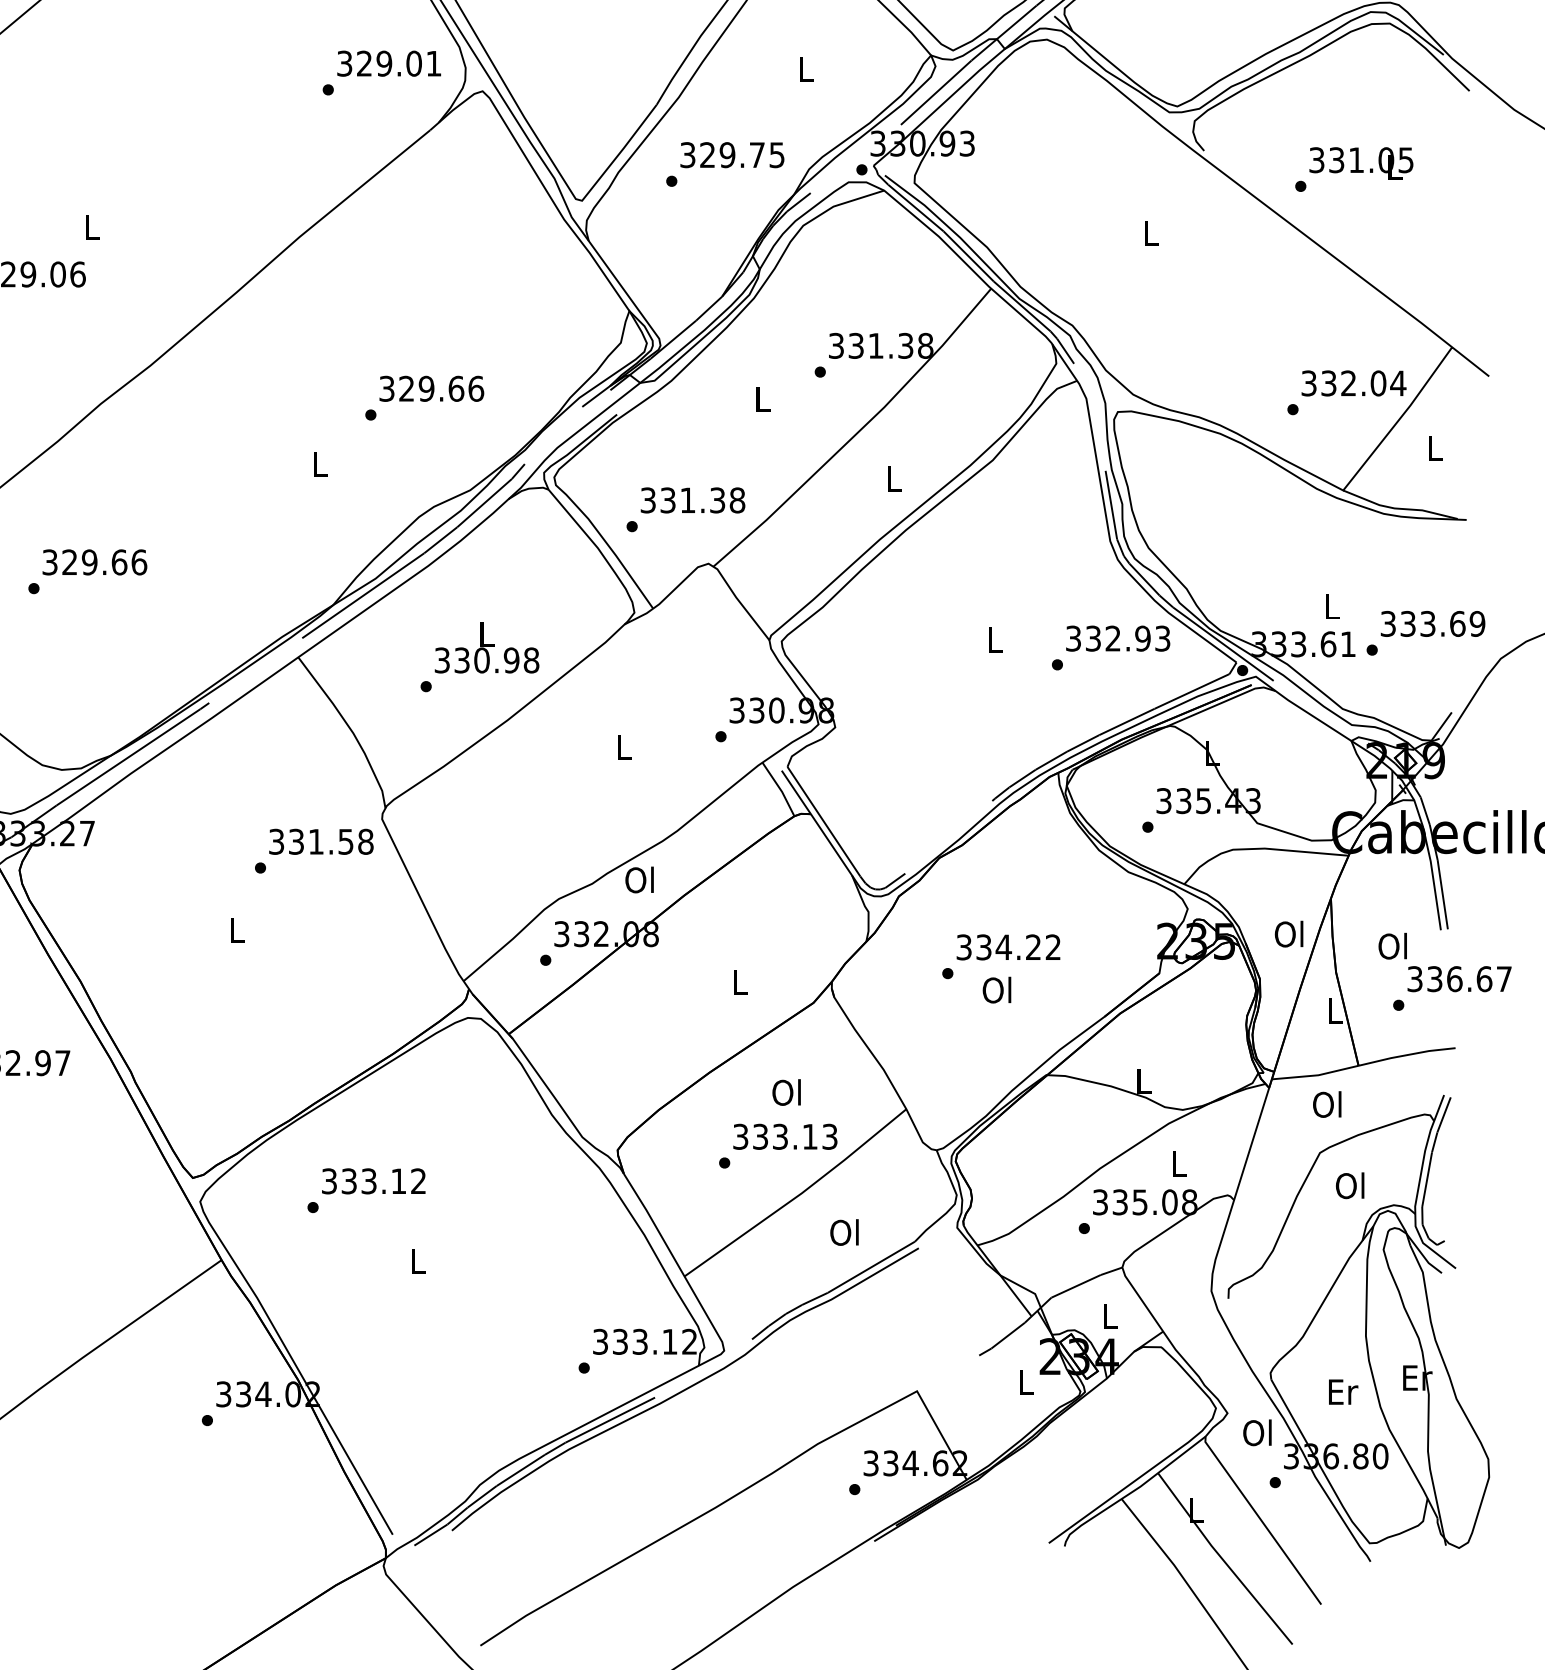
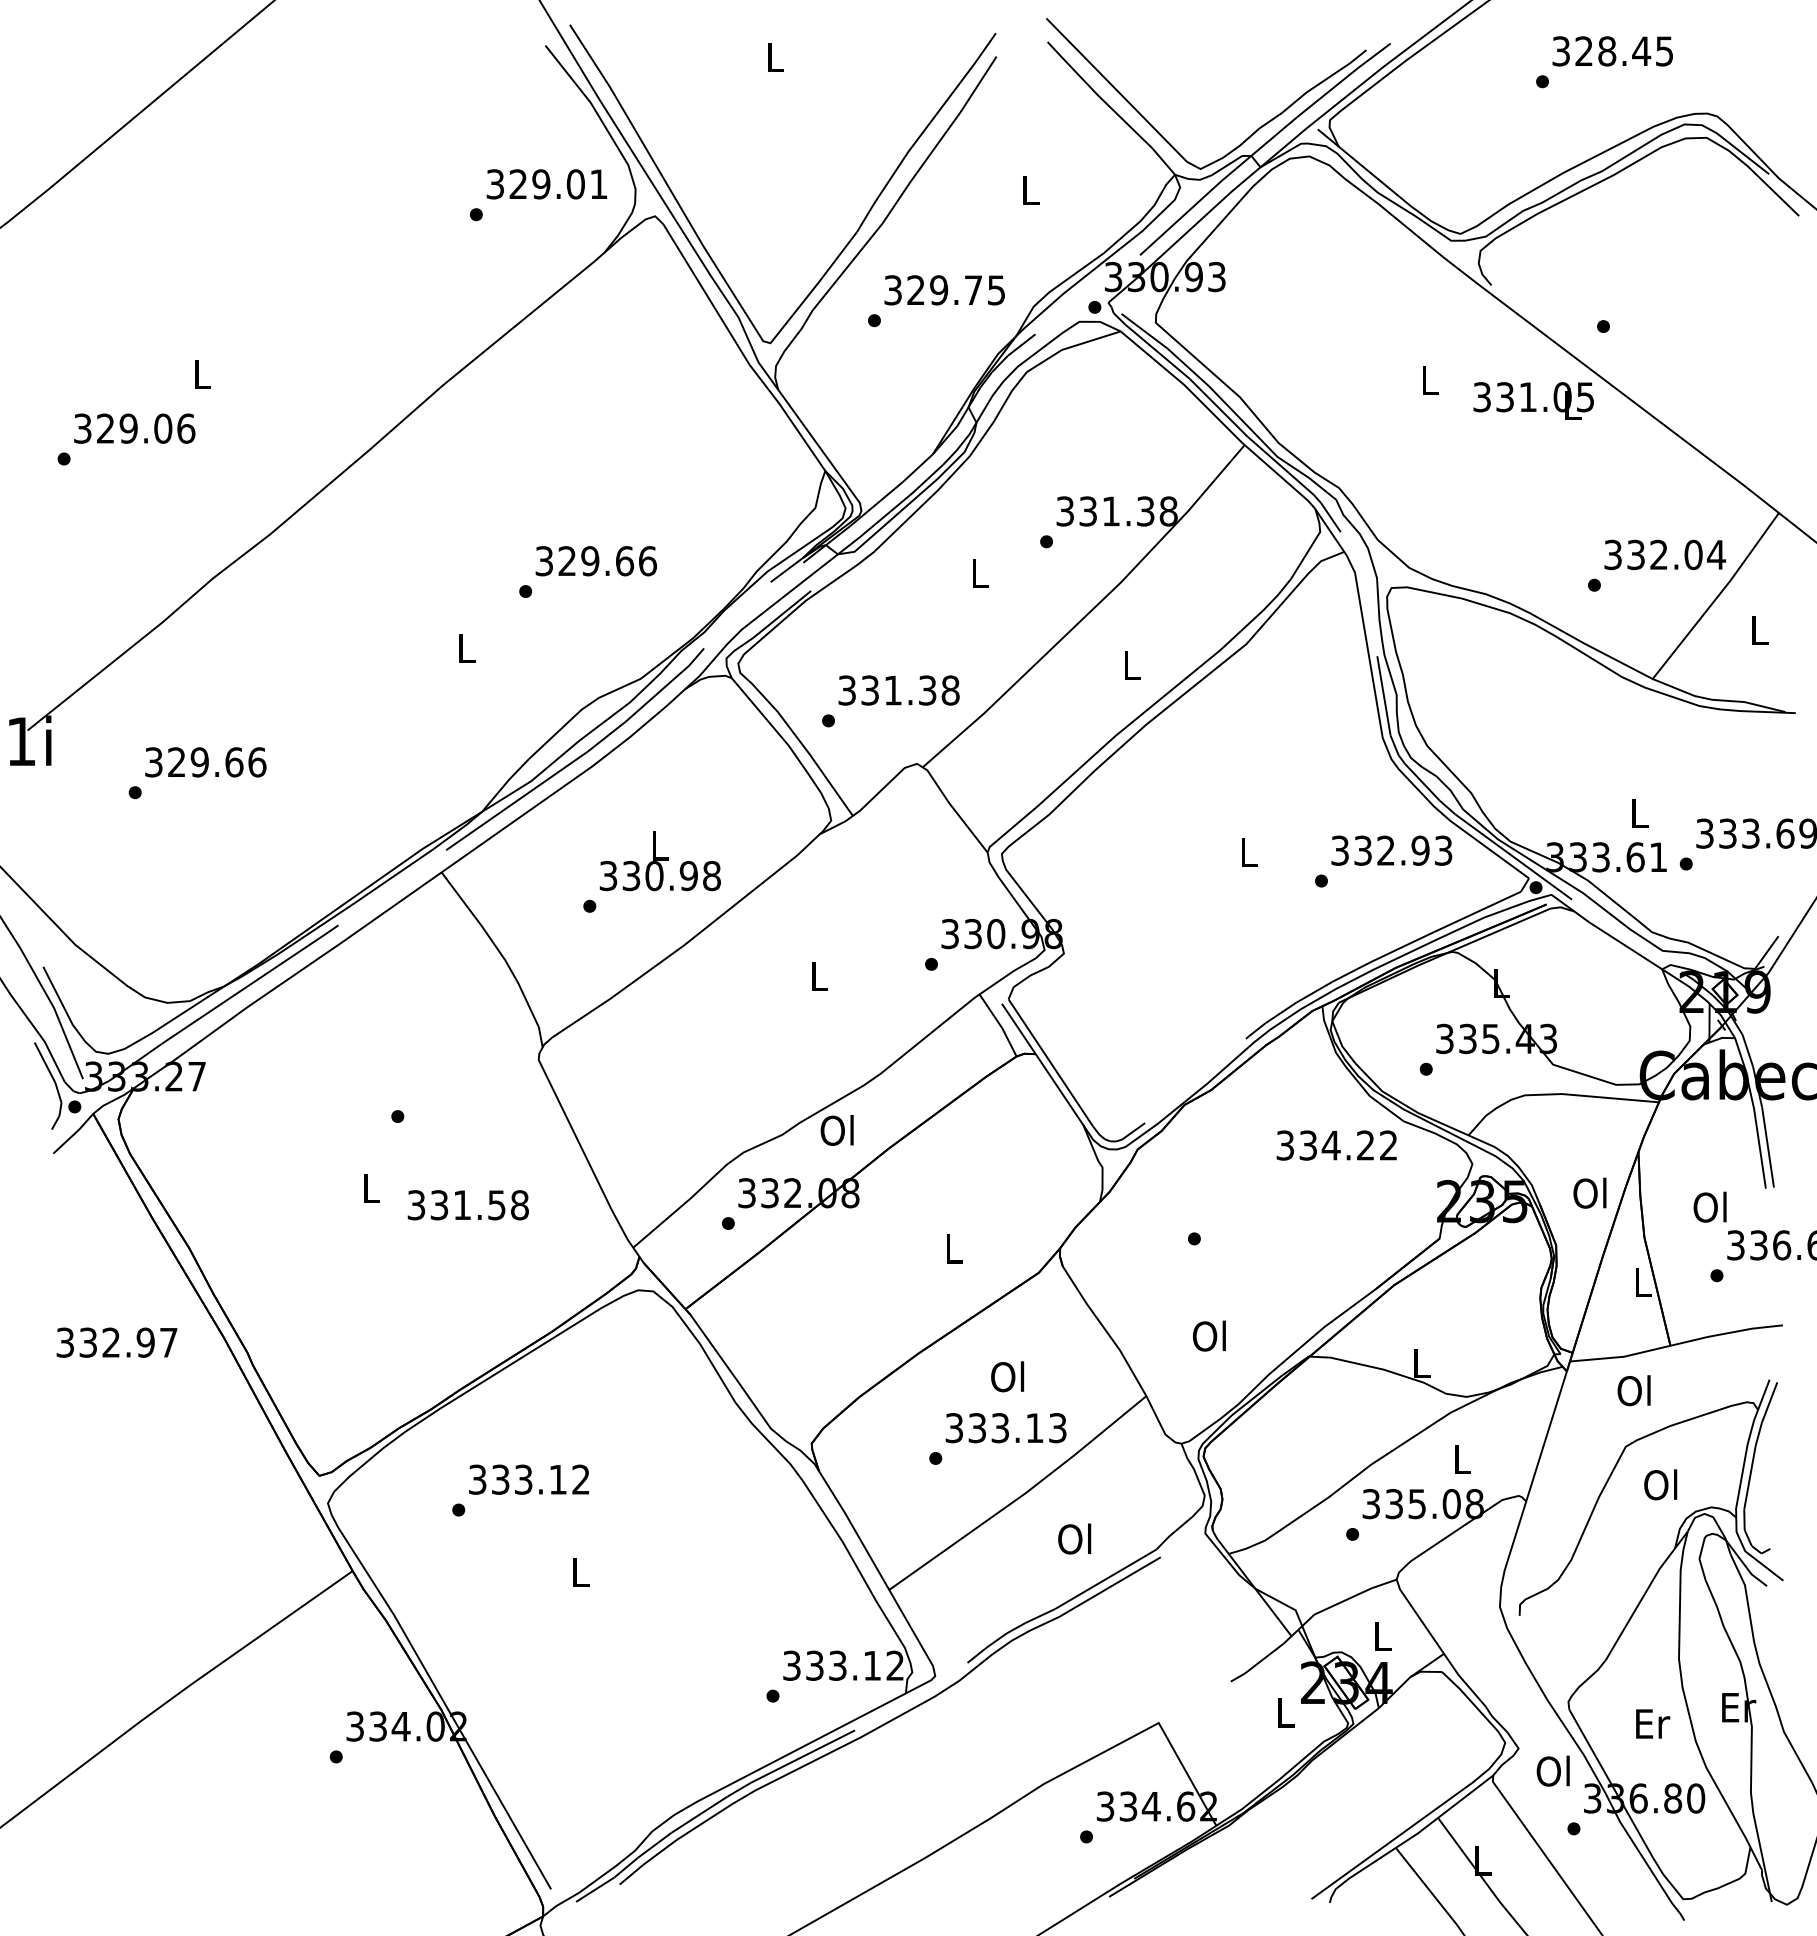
text: (1361, 163) -> (1533, 400), moved
text: (320, 842) -> (467, 1205), moved
text: (1008, 947) -> (1336, 1145), moved
text: (997, 989) -> (1209, 1335), moved

